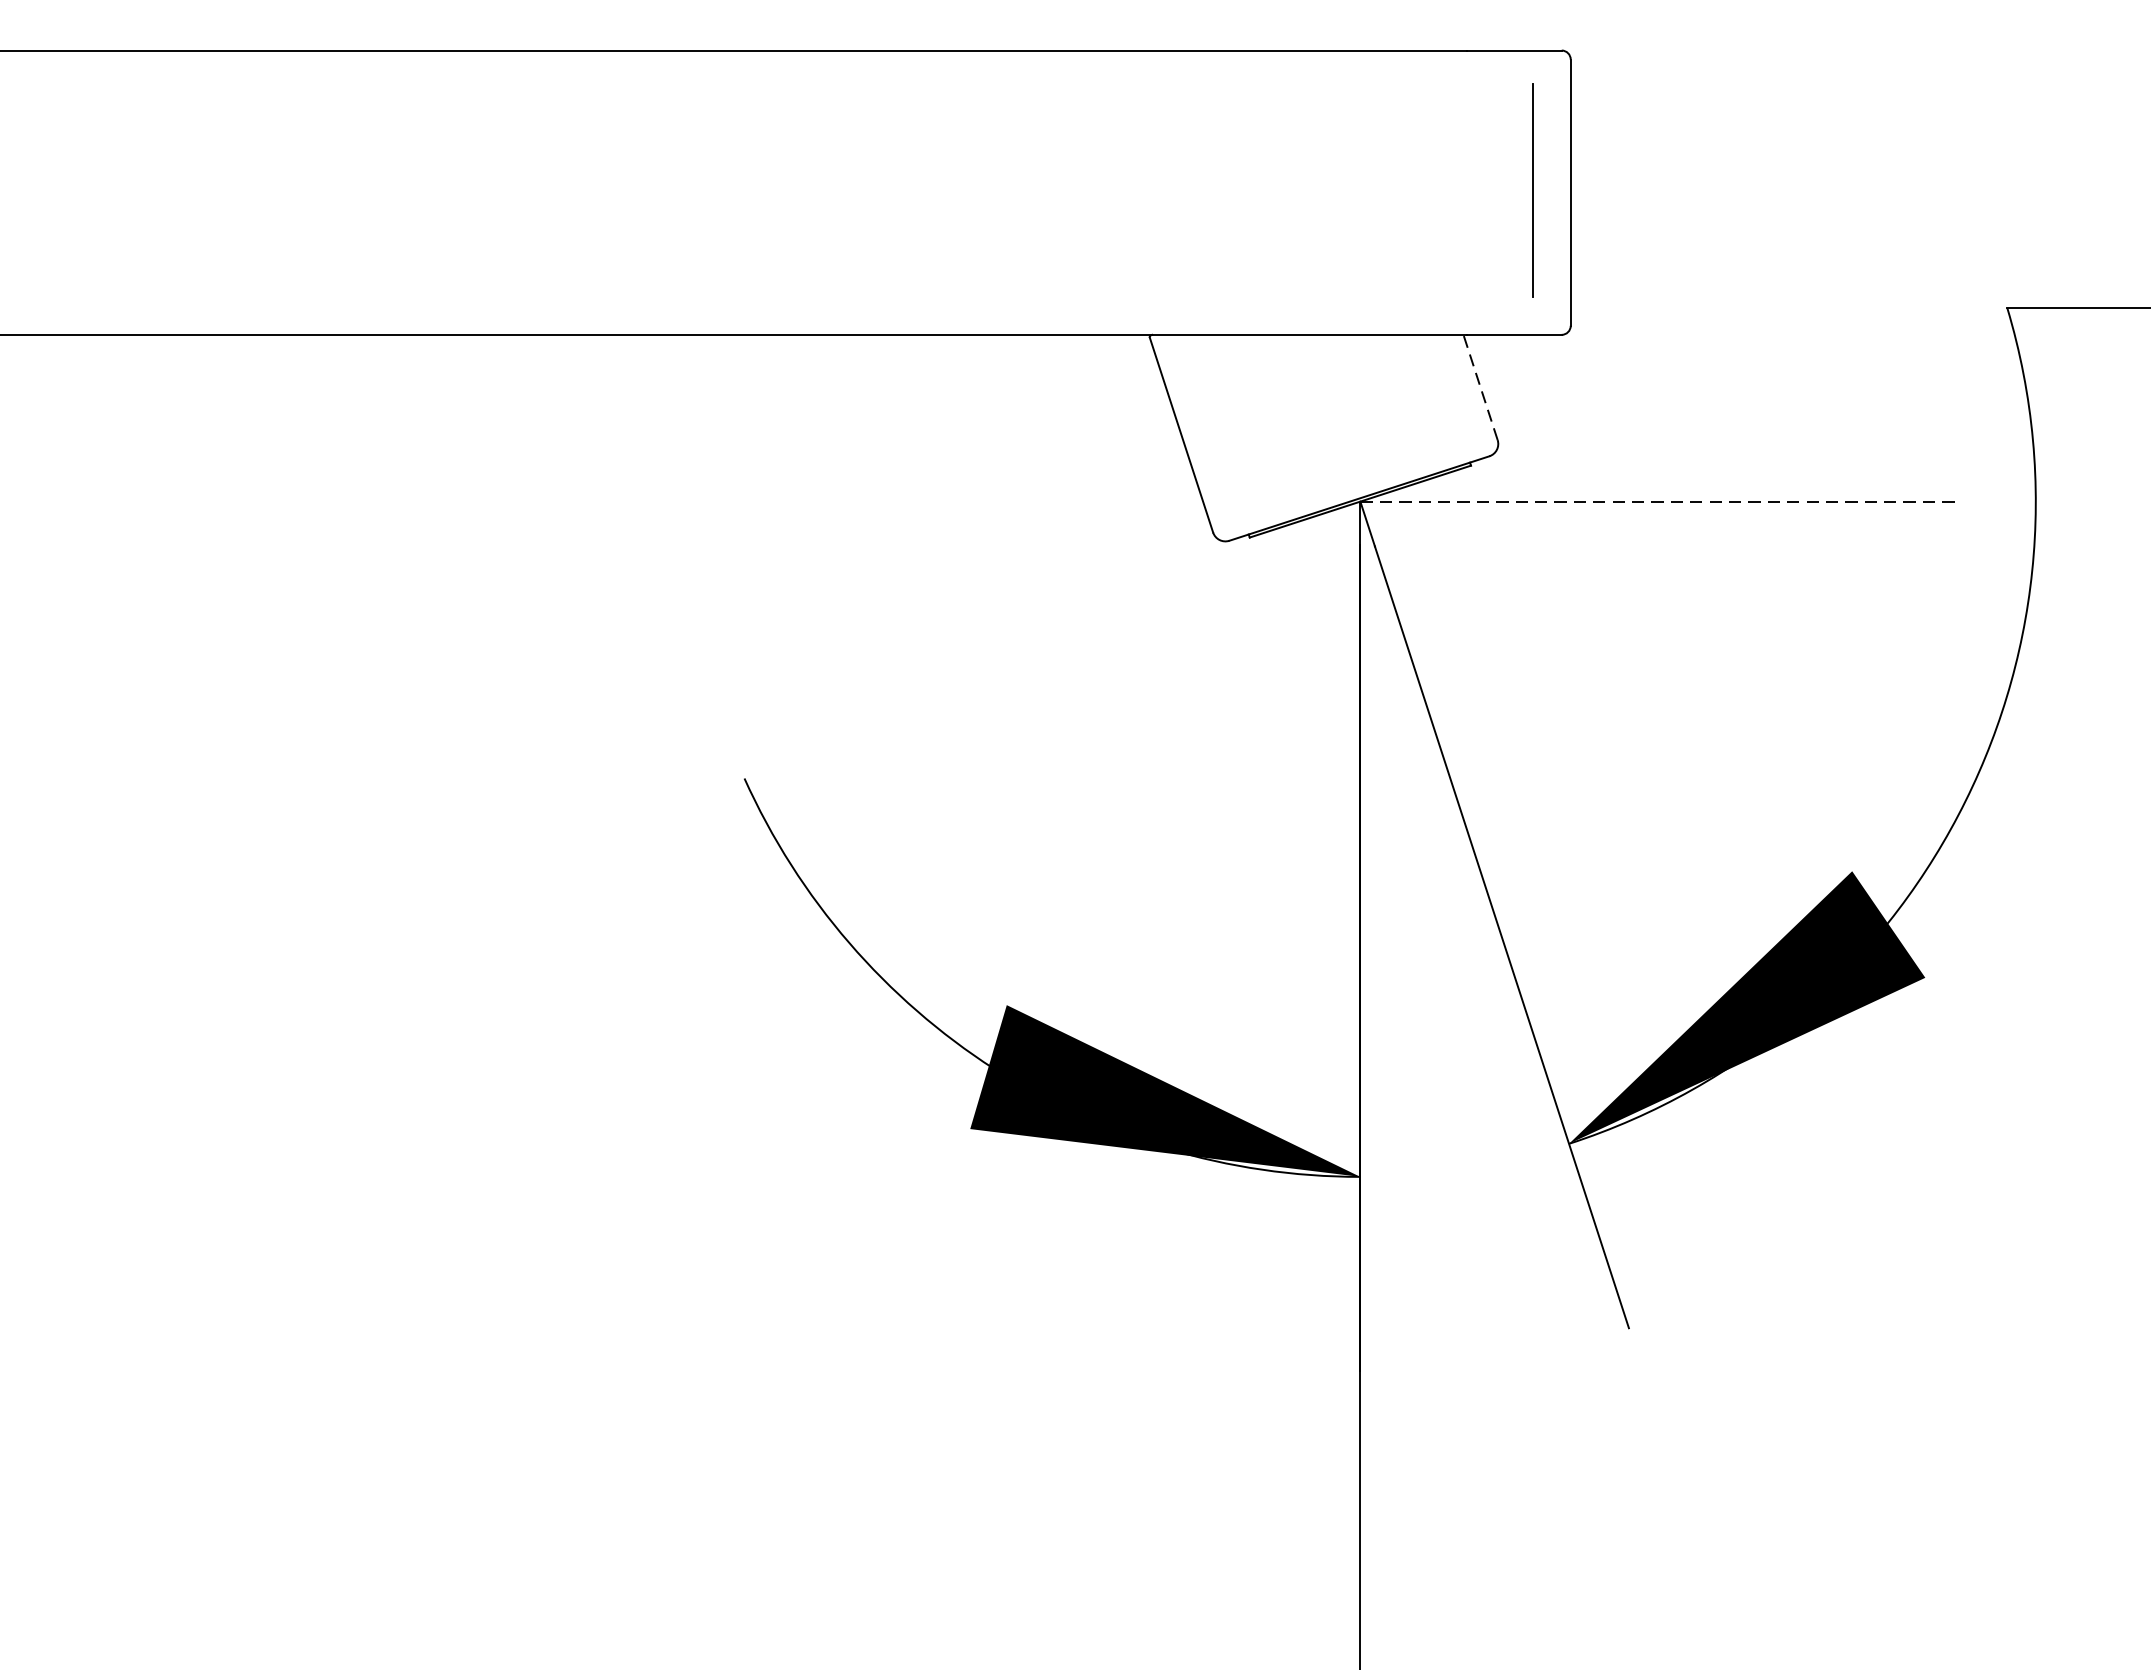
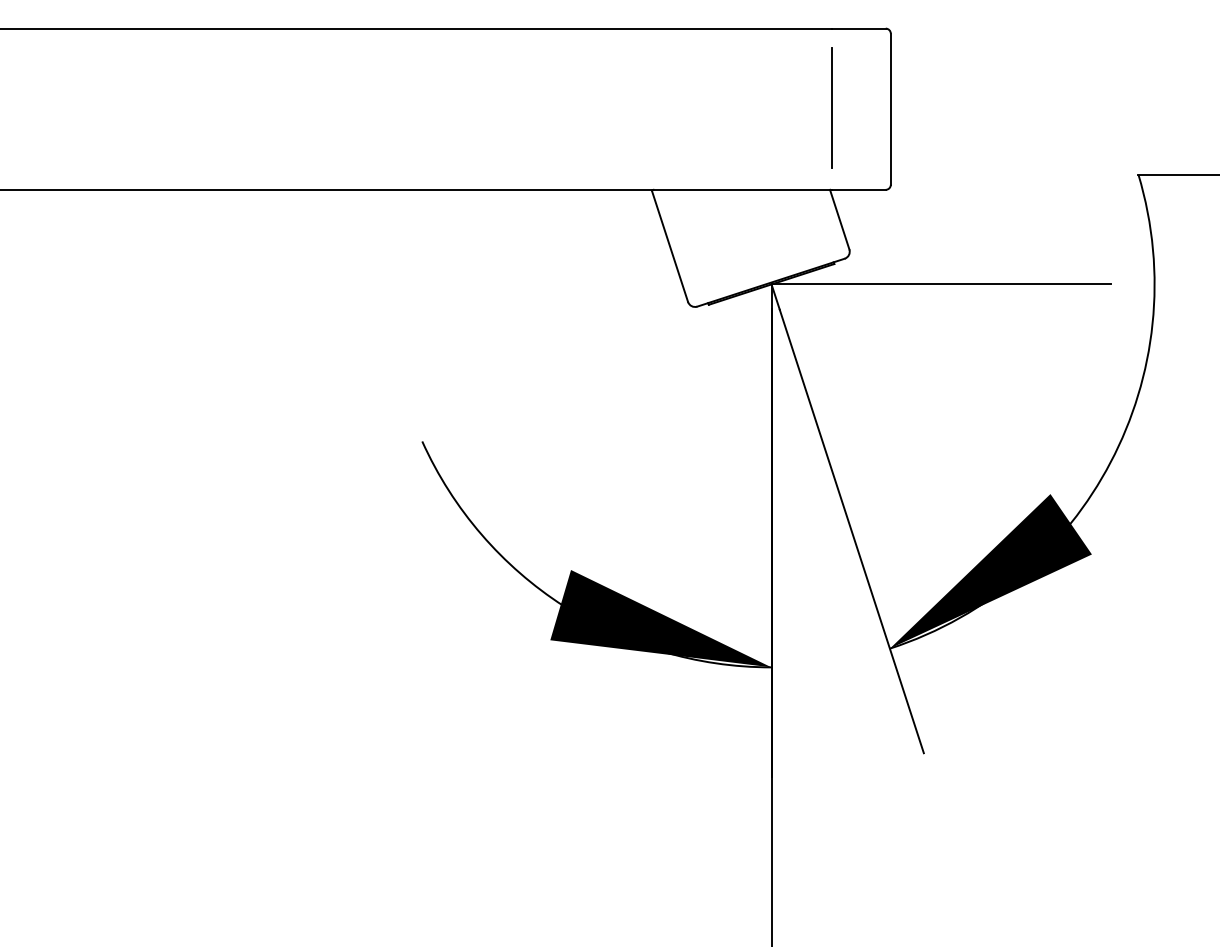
line: (1531, 189) -> (831, 107), moved
line: (1480, 387) -> (839, 219), dashed -> solid
line: (1660, 501) -> (941, 284), dashed -> solid

